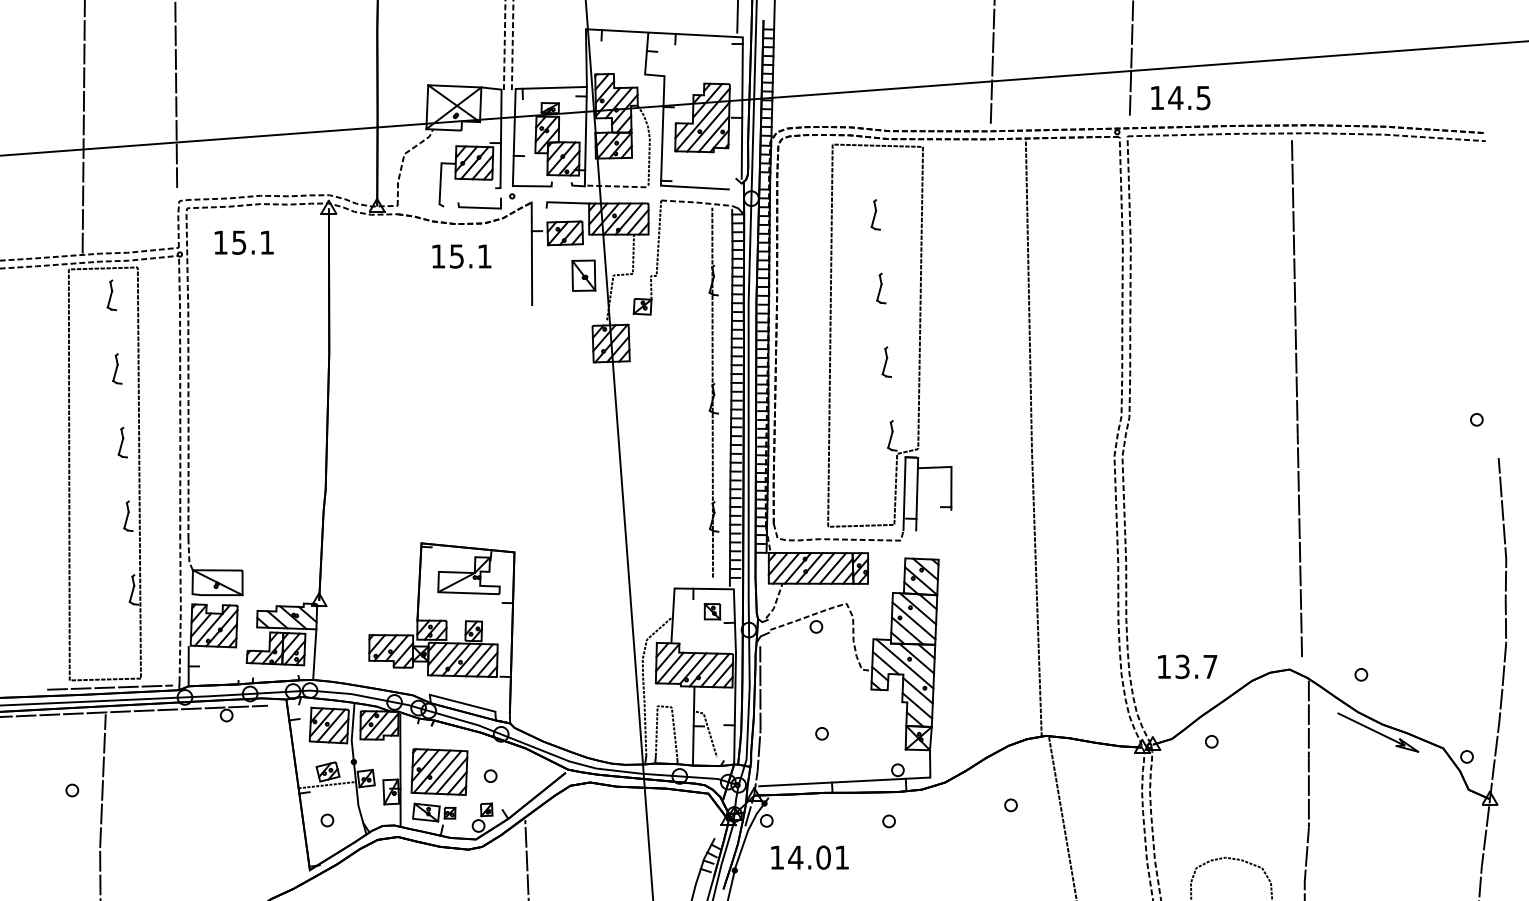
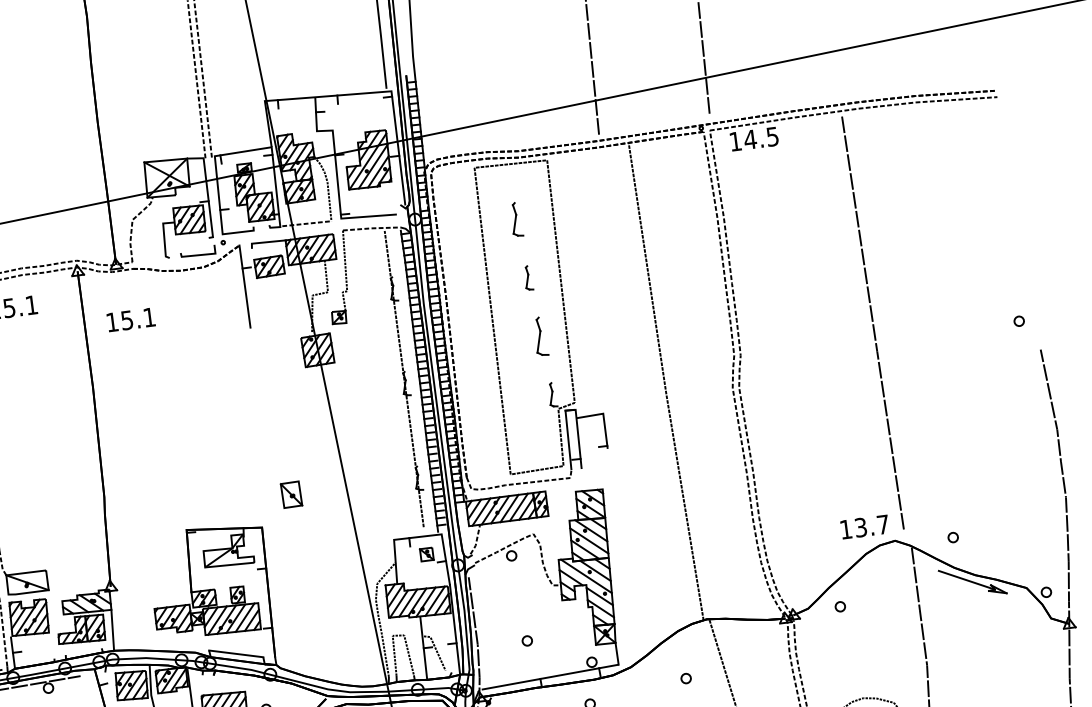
text: (1180, 98) -> (754, 139), moved
part: (875, 214) -> (516, 219), size x1.4
text: (461, 256) -> (130, 319), moved
part: (583, 275) -> (291, 494), moved
part: (886, 361) -> (540, 335), size x1.6
text: (1187, 666) -> (864, 526), moved

